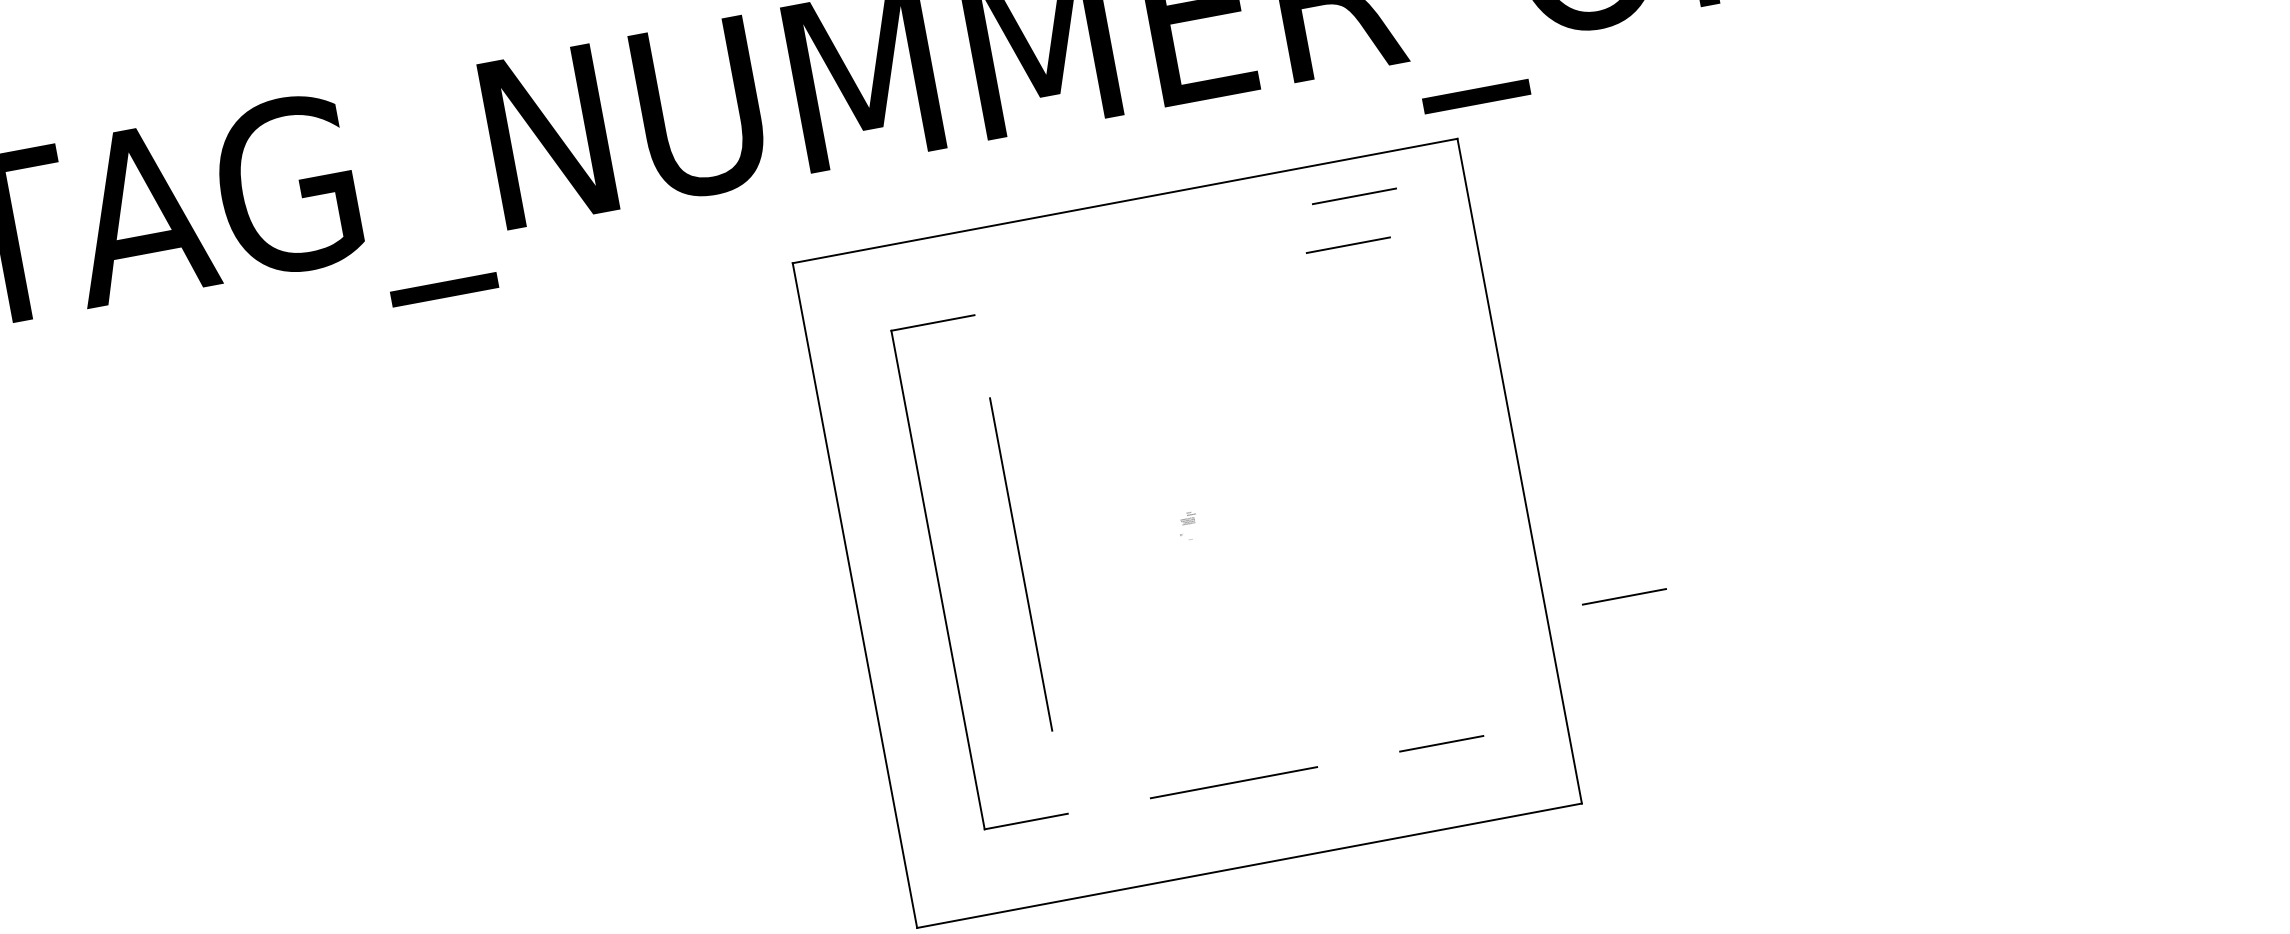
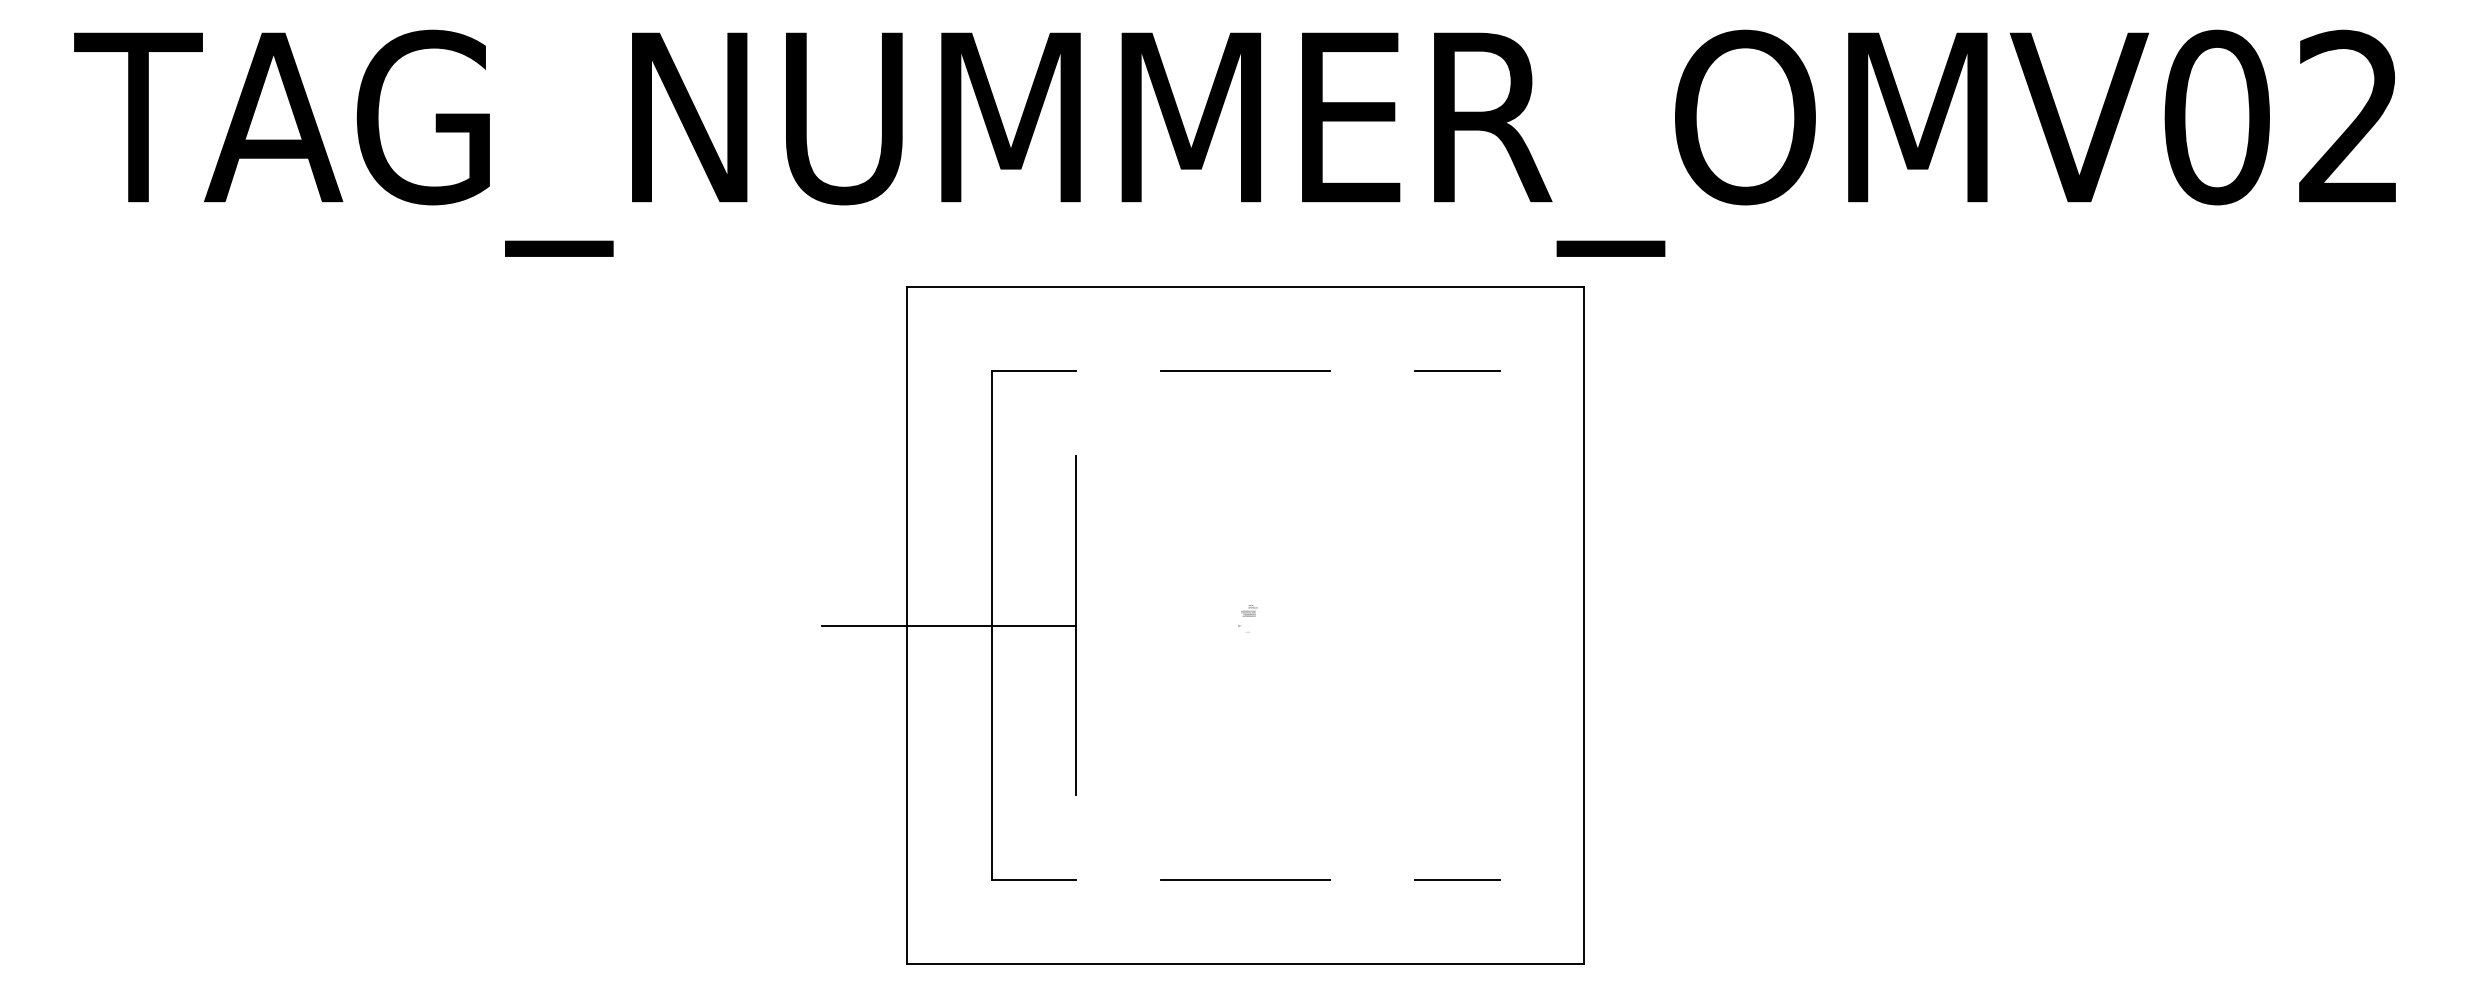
line: (1354, 195) -> (1472, 323), removed
line: (1140, 284) -> (1245, 371), added
line: (896, 587) -> (949, 625), added
line: (1624, 596) -> (1664, 768), removed

